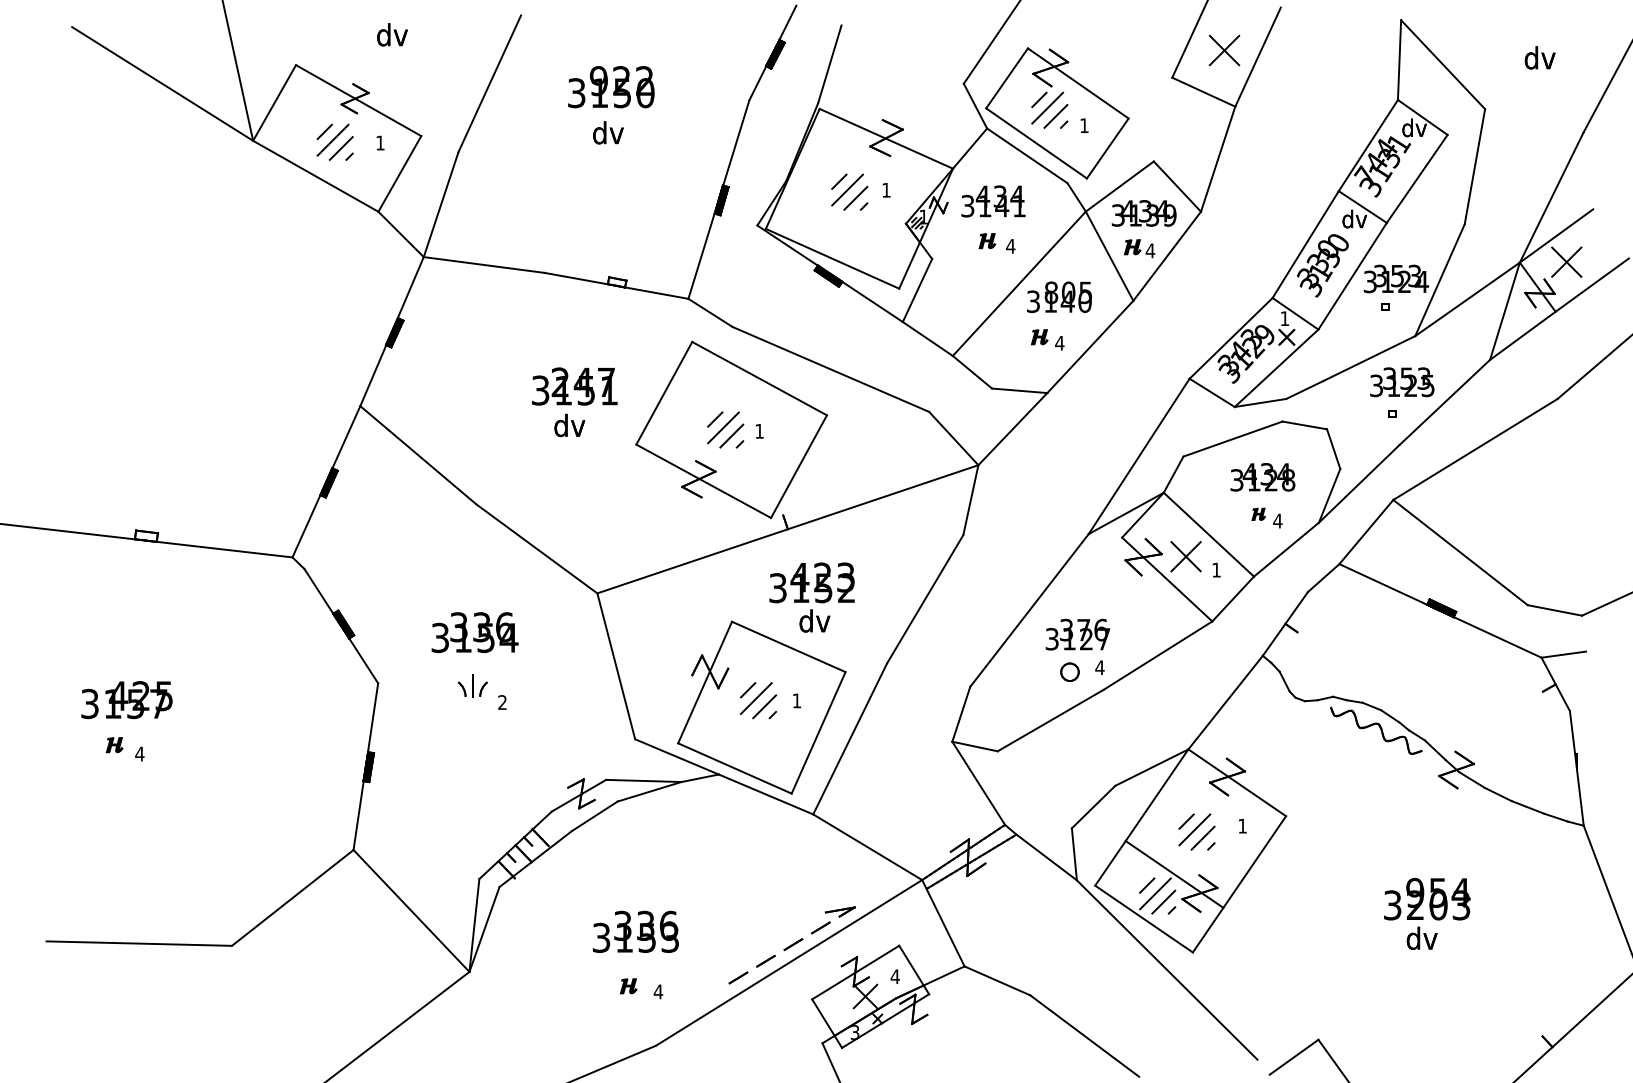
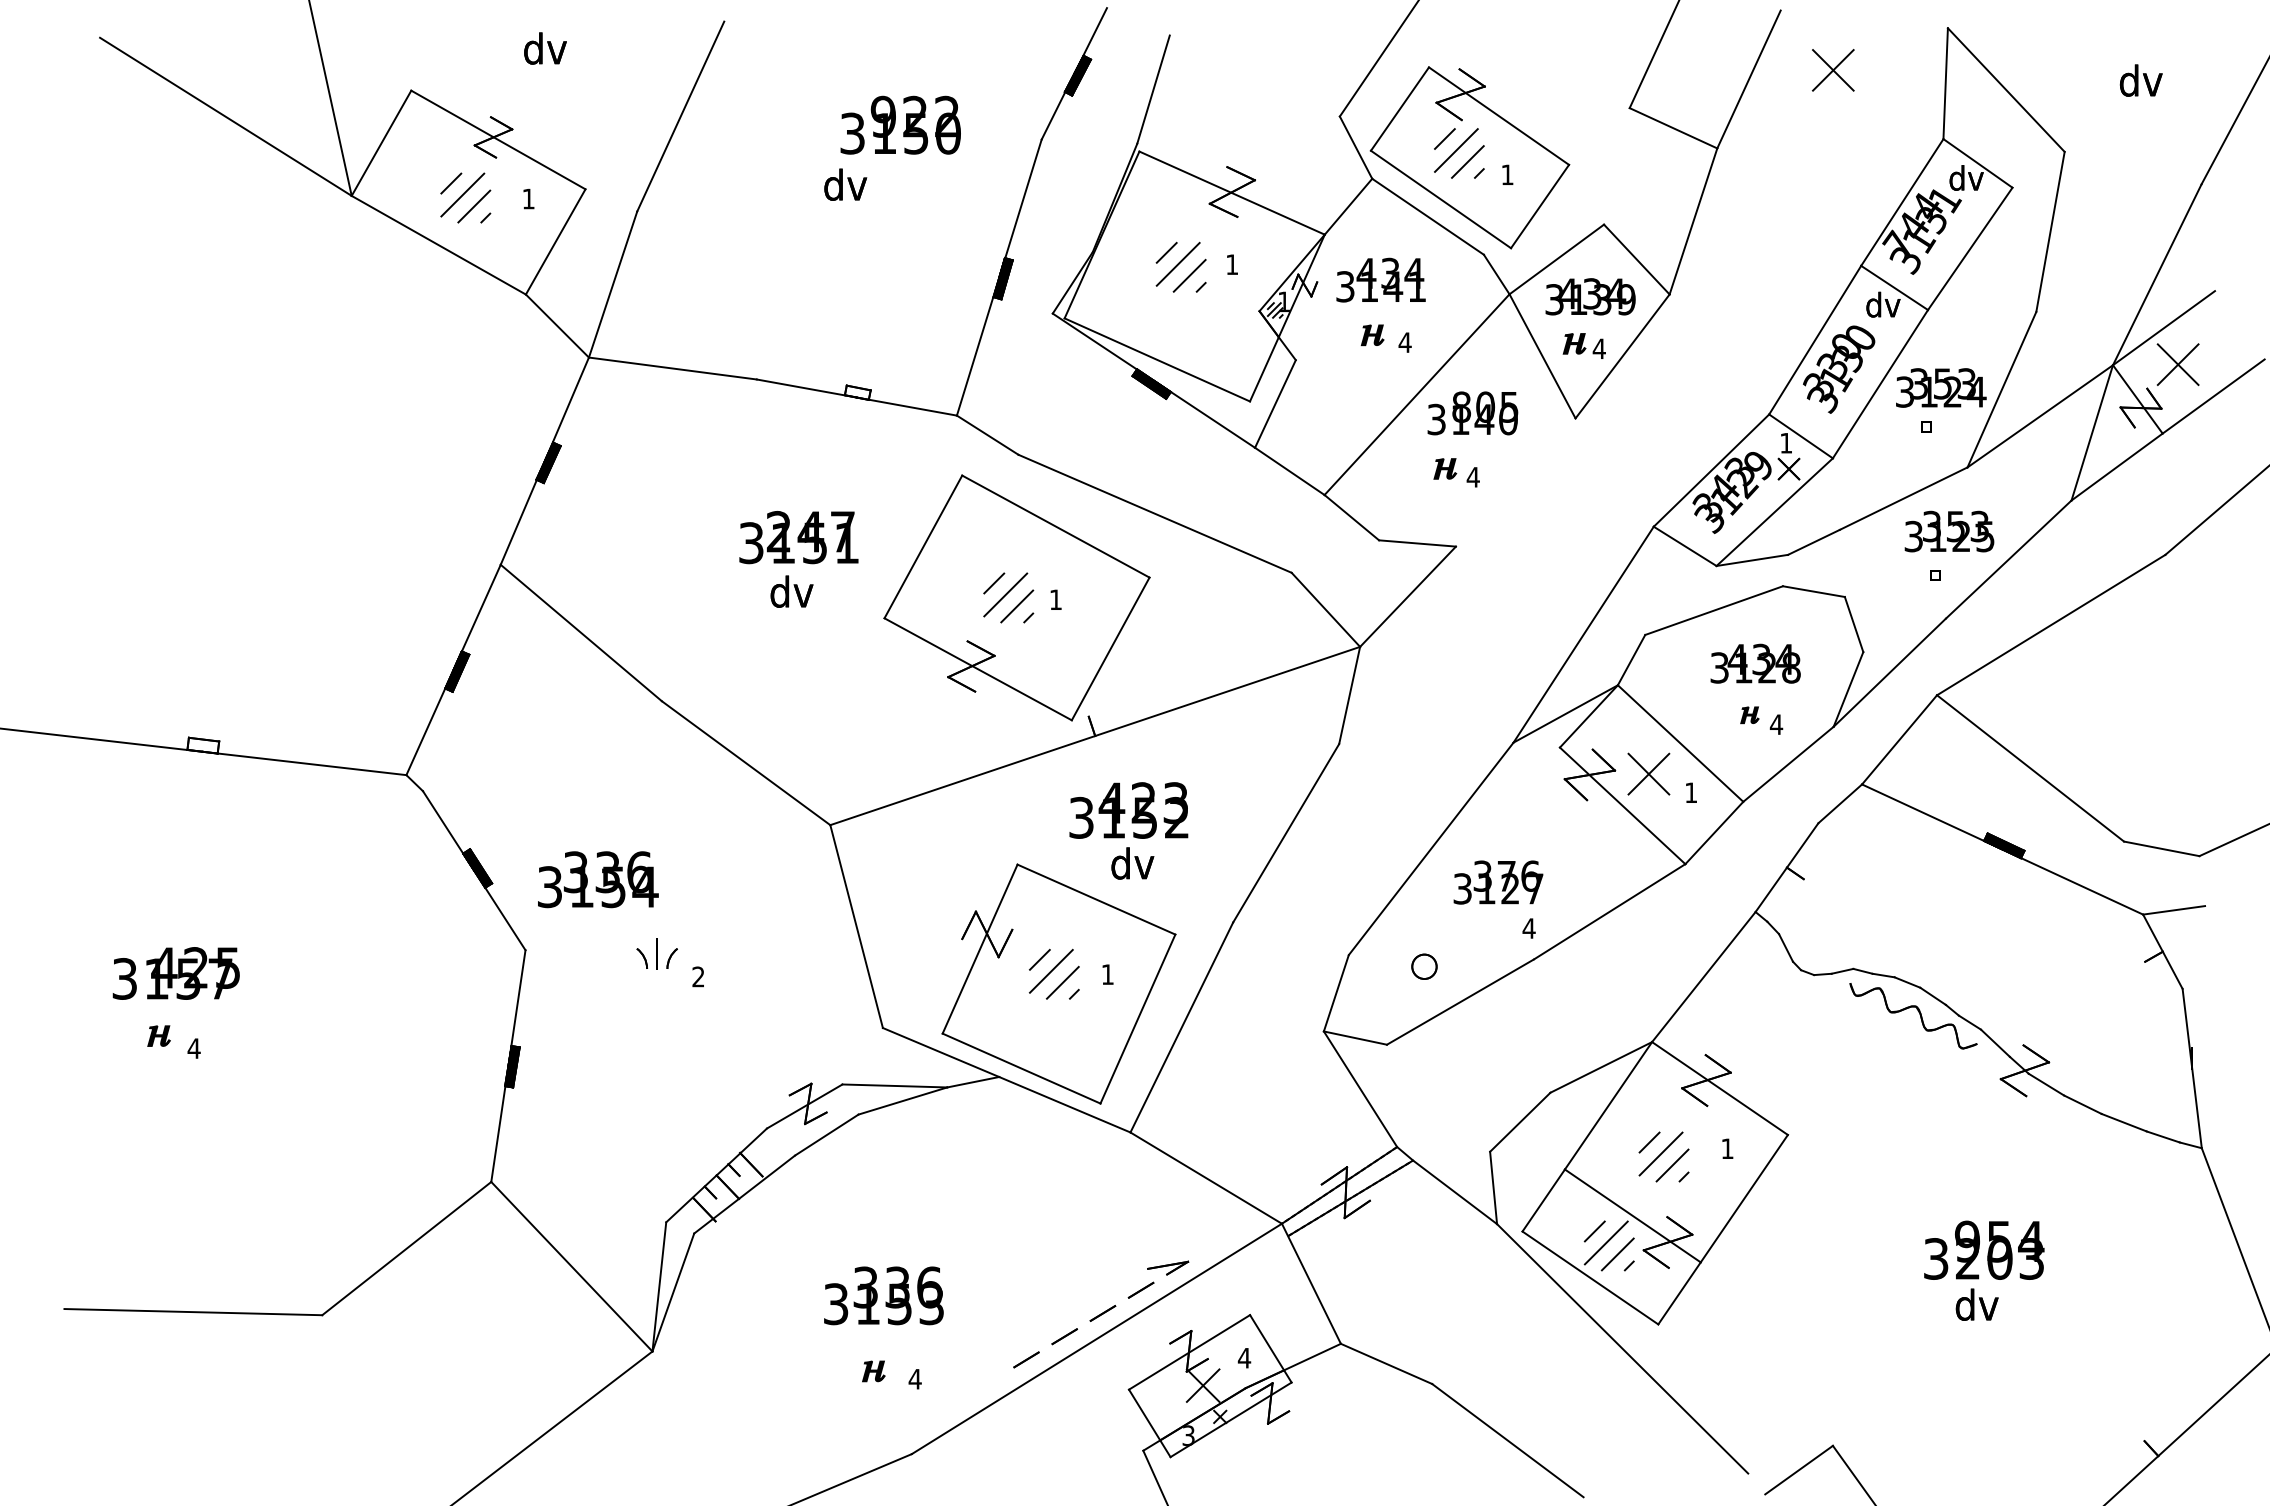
part: (1224, 50) -> (1833, 70), moved
text: (611, 86) -> (900, 124), moved
line: (1090, 346) -> (1515, 482), removed
text: (475, 632) -> (598, 879), moved
part: (1070, 672) -> (1424, 966), moved

